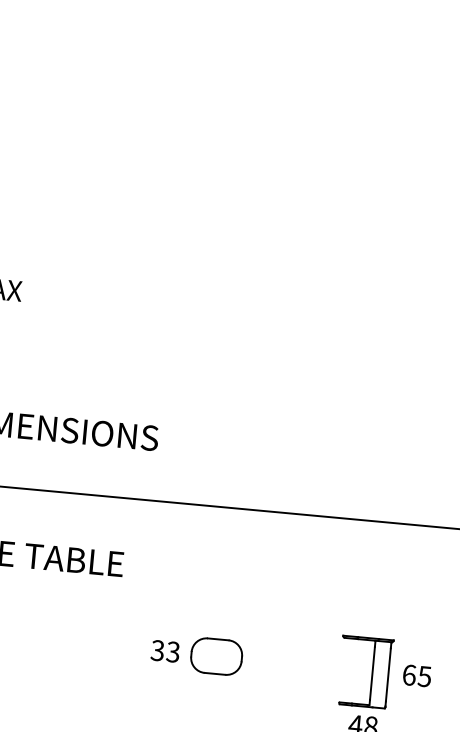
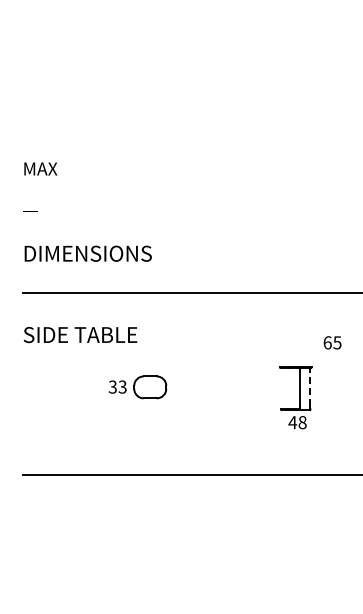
part: (196, 654) -> (137, 387), moved
line: (388, 674) -> (310, 388), solid -> dashed
text: (417, 675) -> (332, 342), moved

